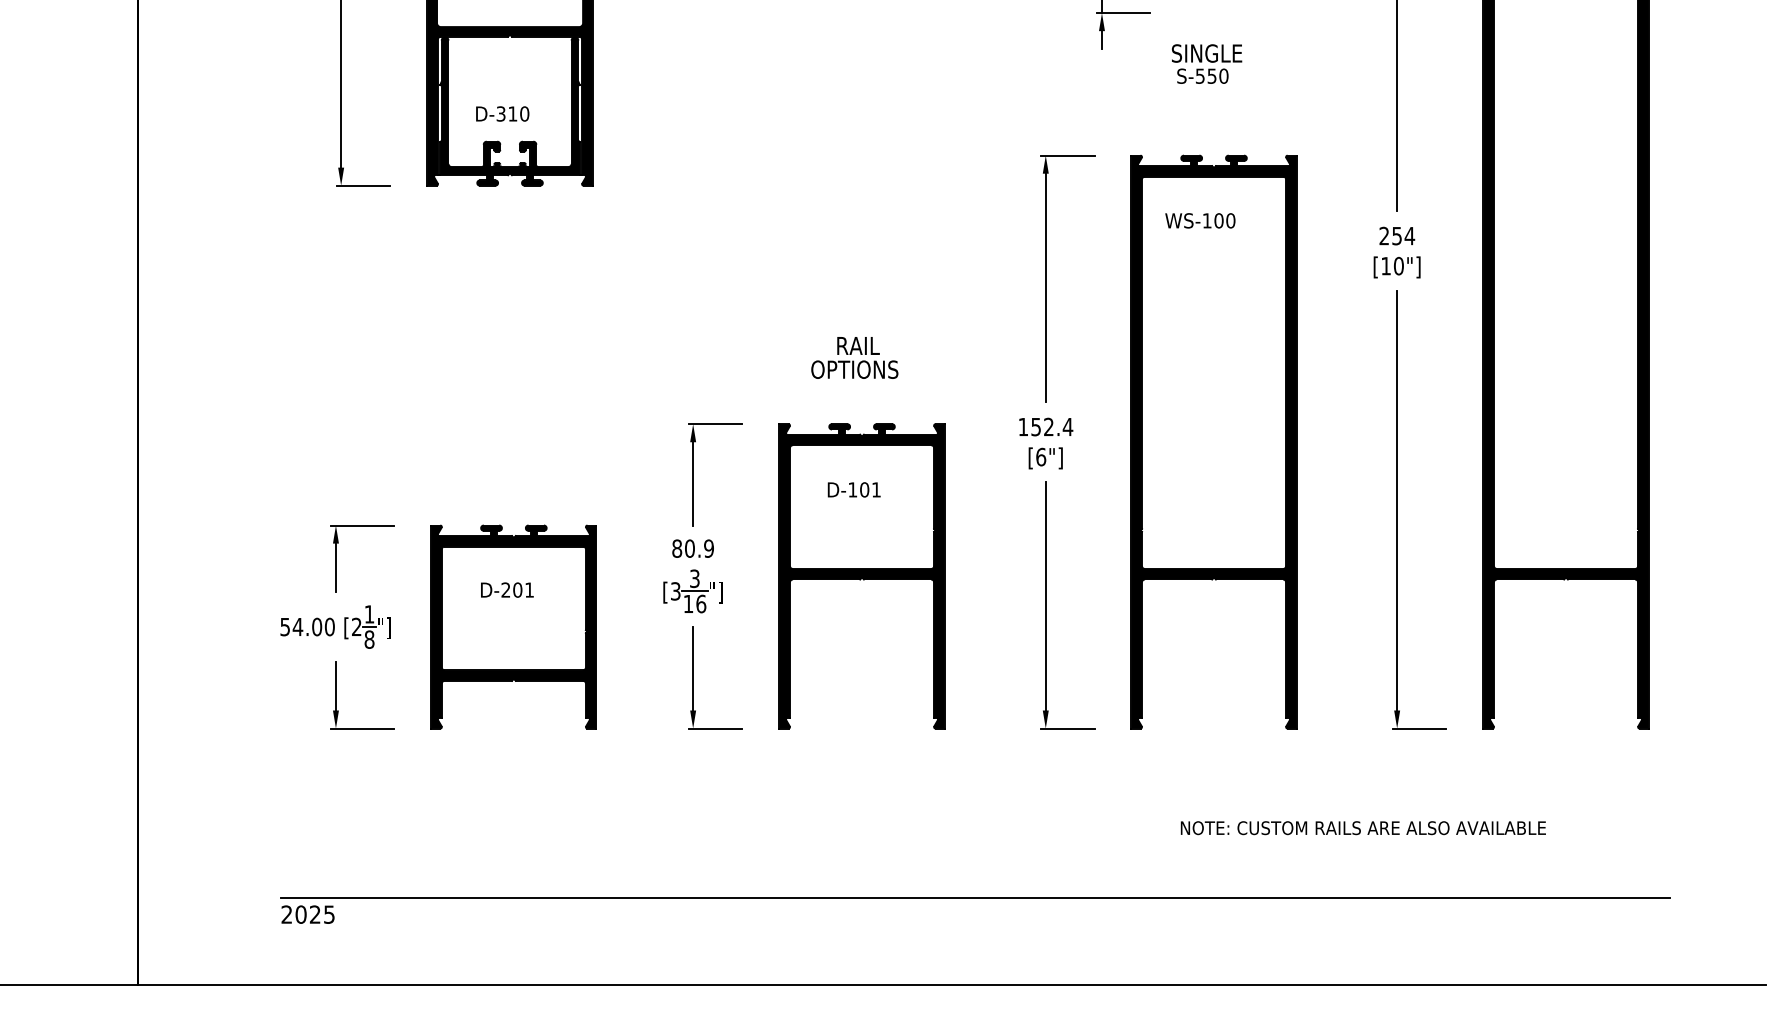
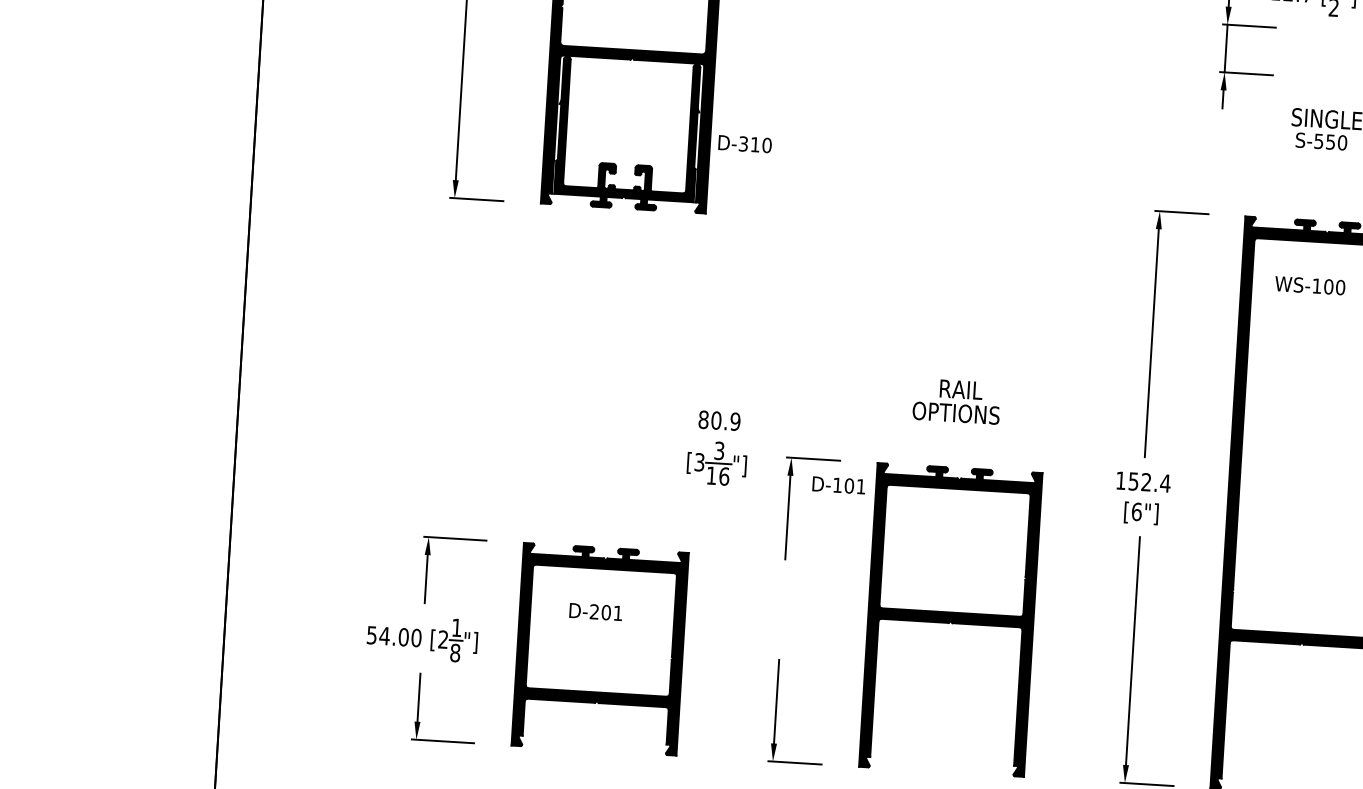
text: (502, 113) -> (744, 143), moved
text: (853, 489) -> (838, 484), moved
part: (692, 576) -> (717, 448), moved

